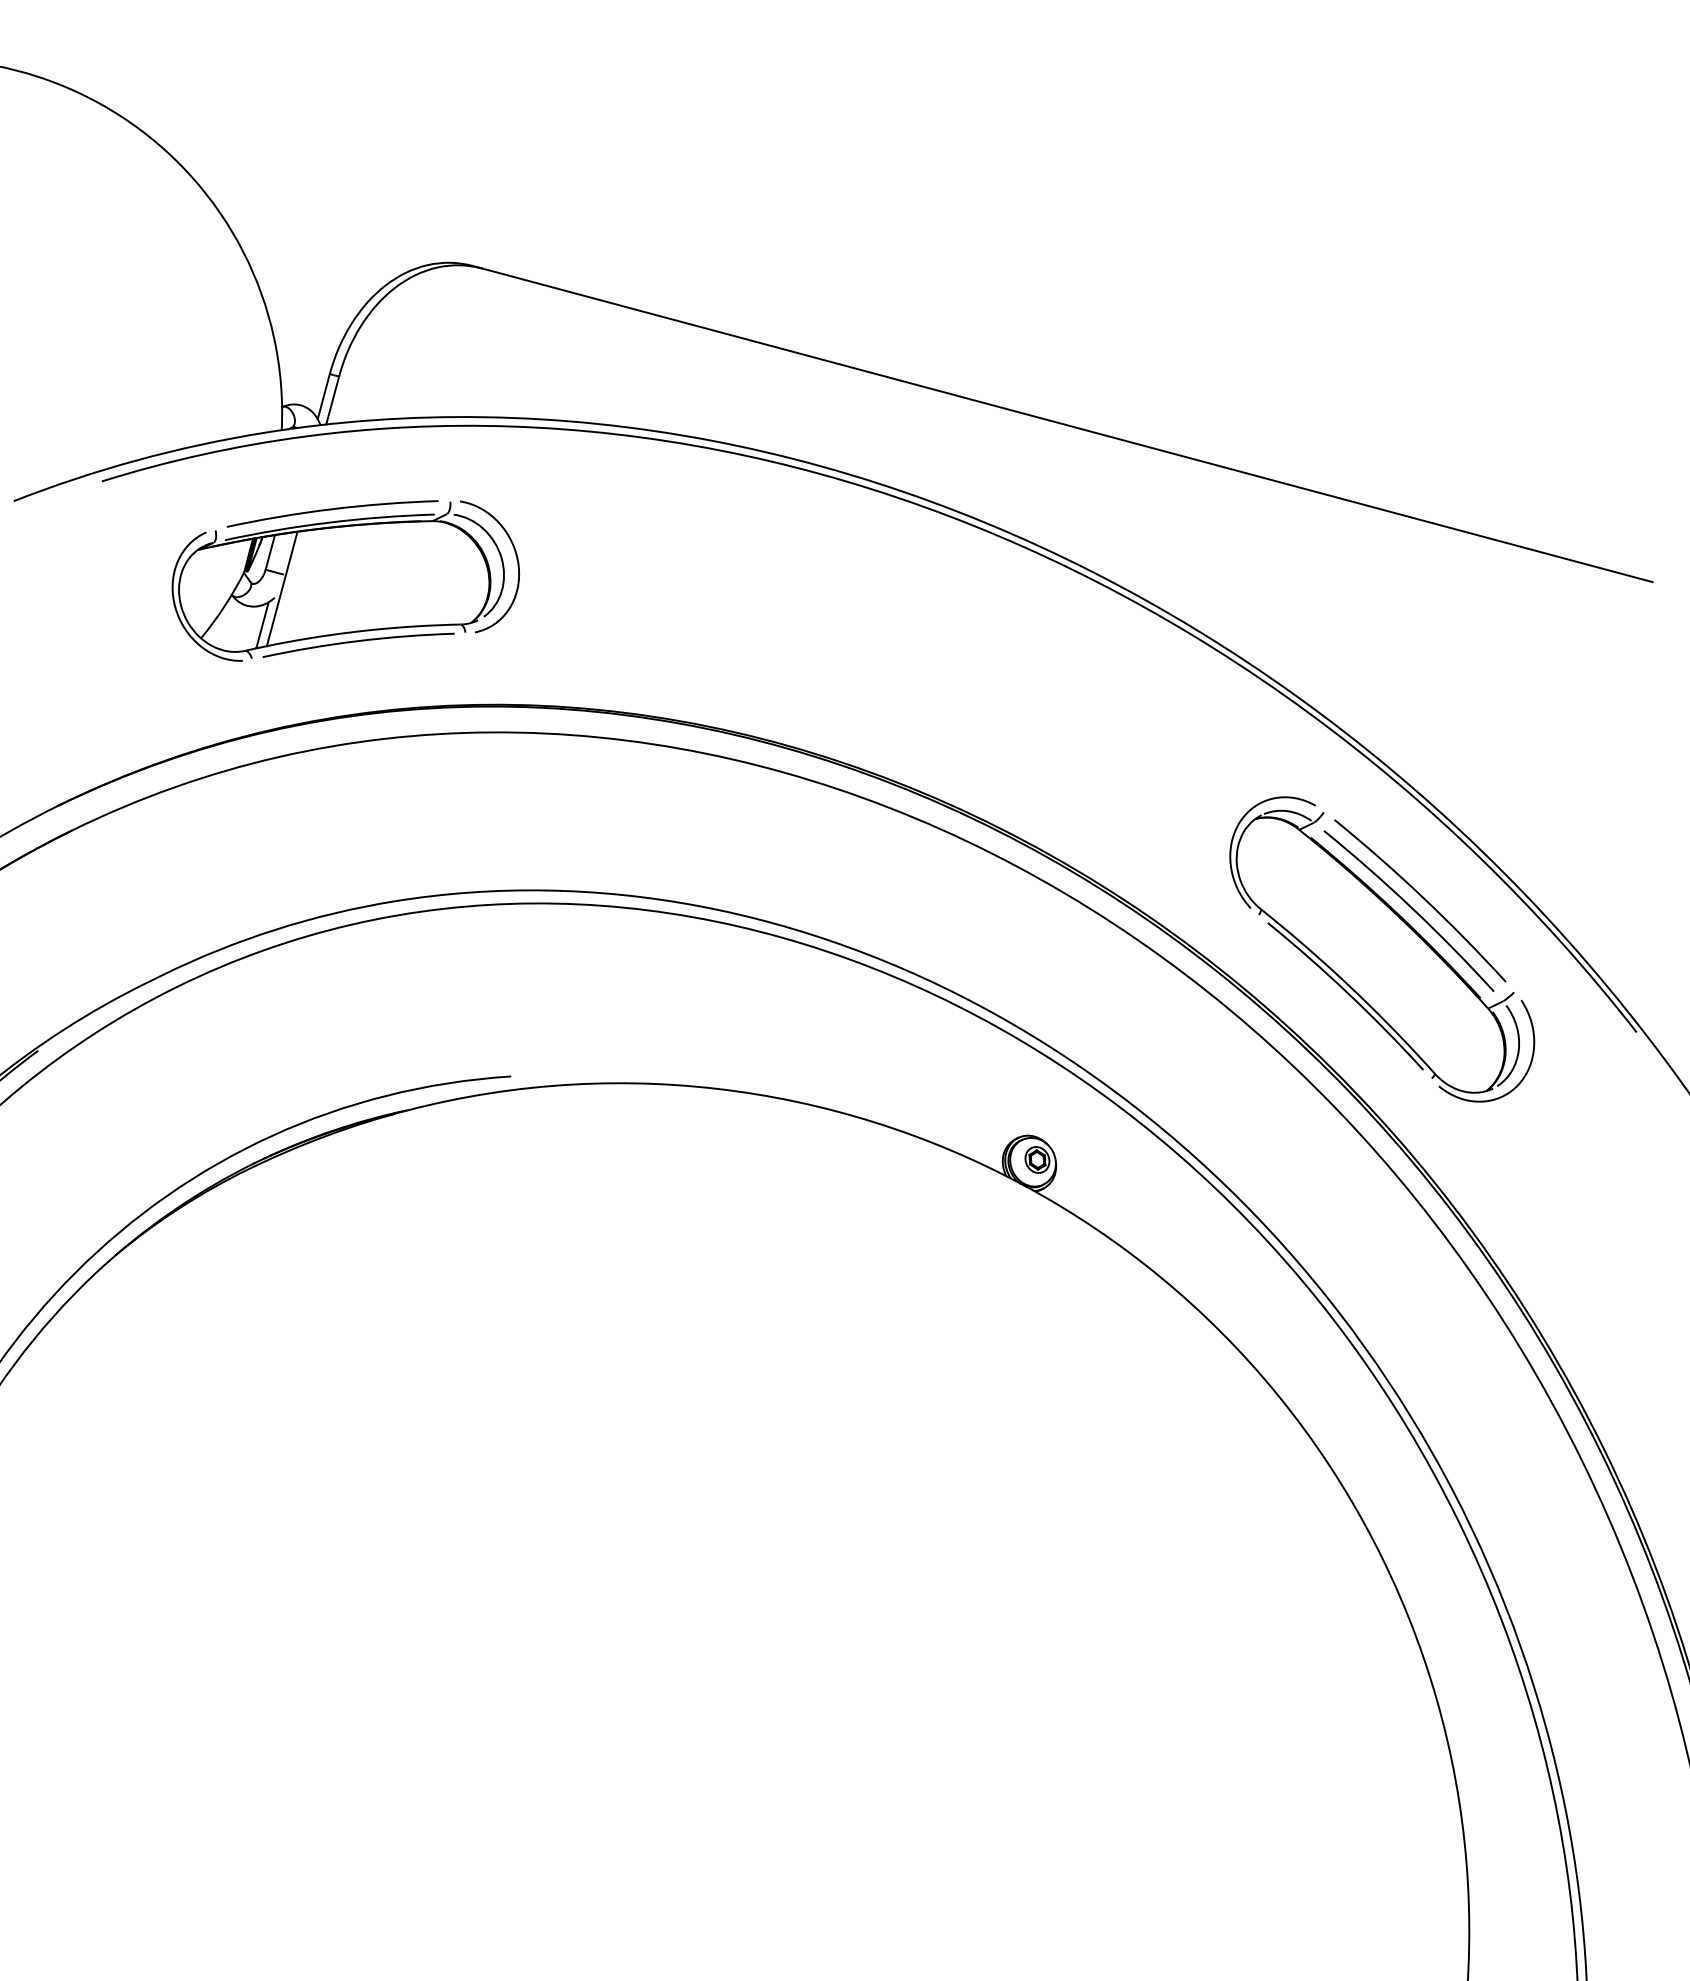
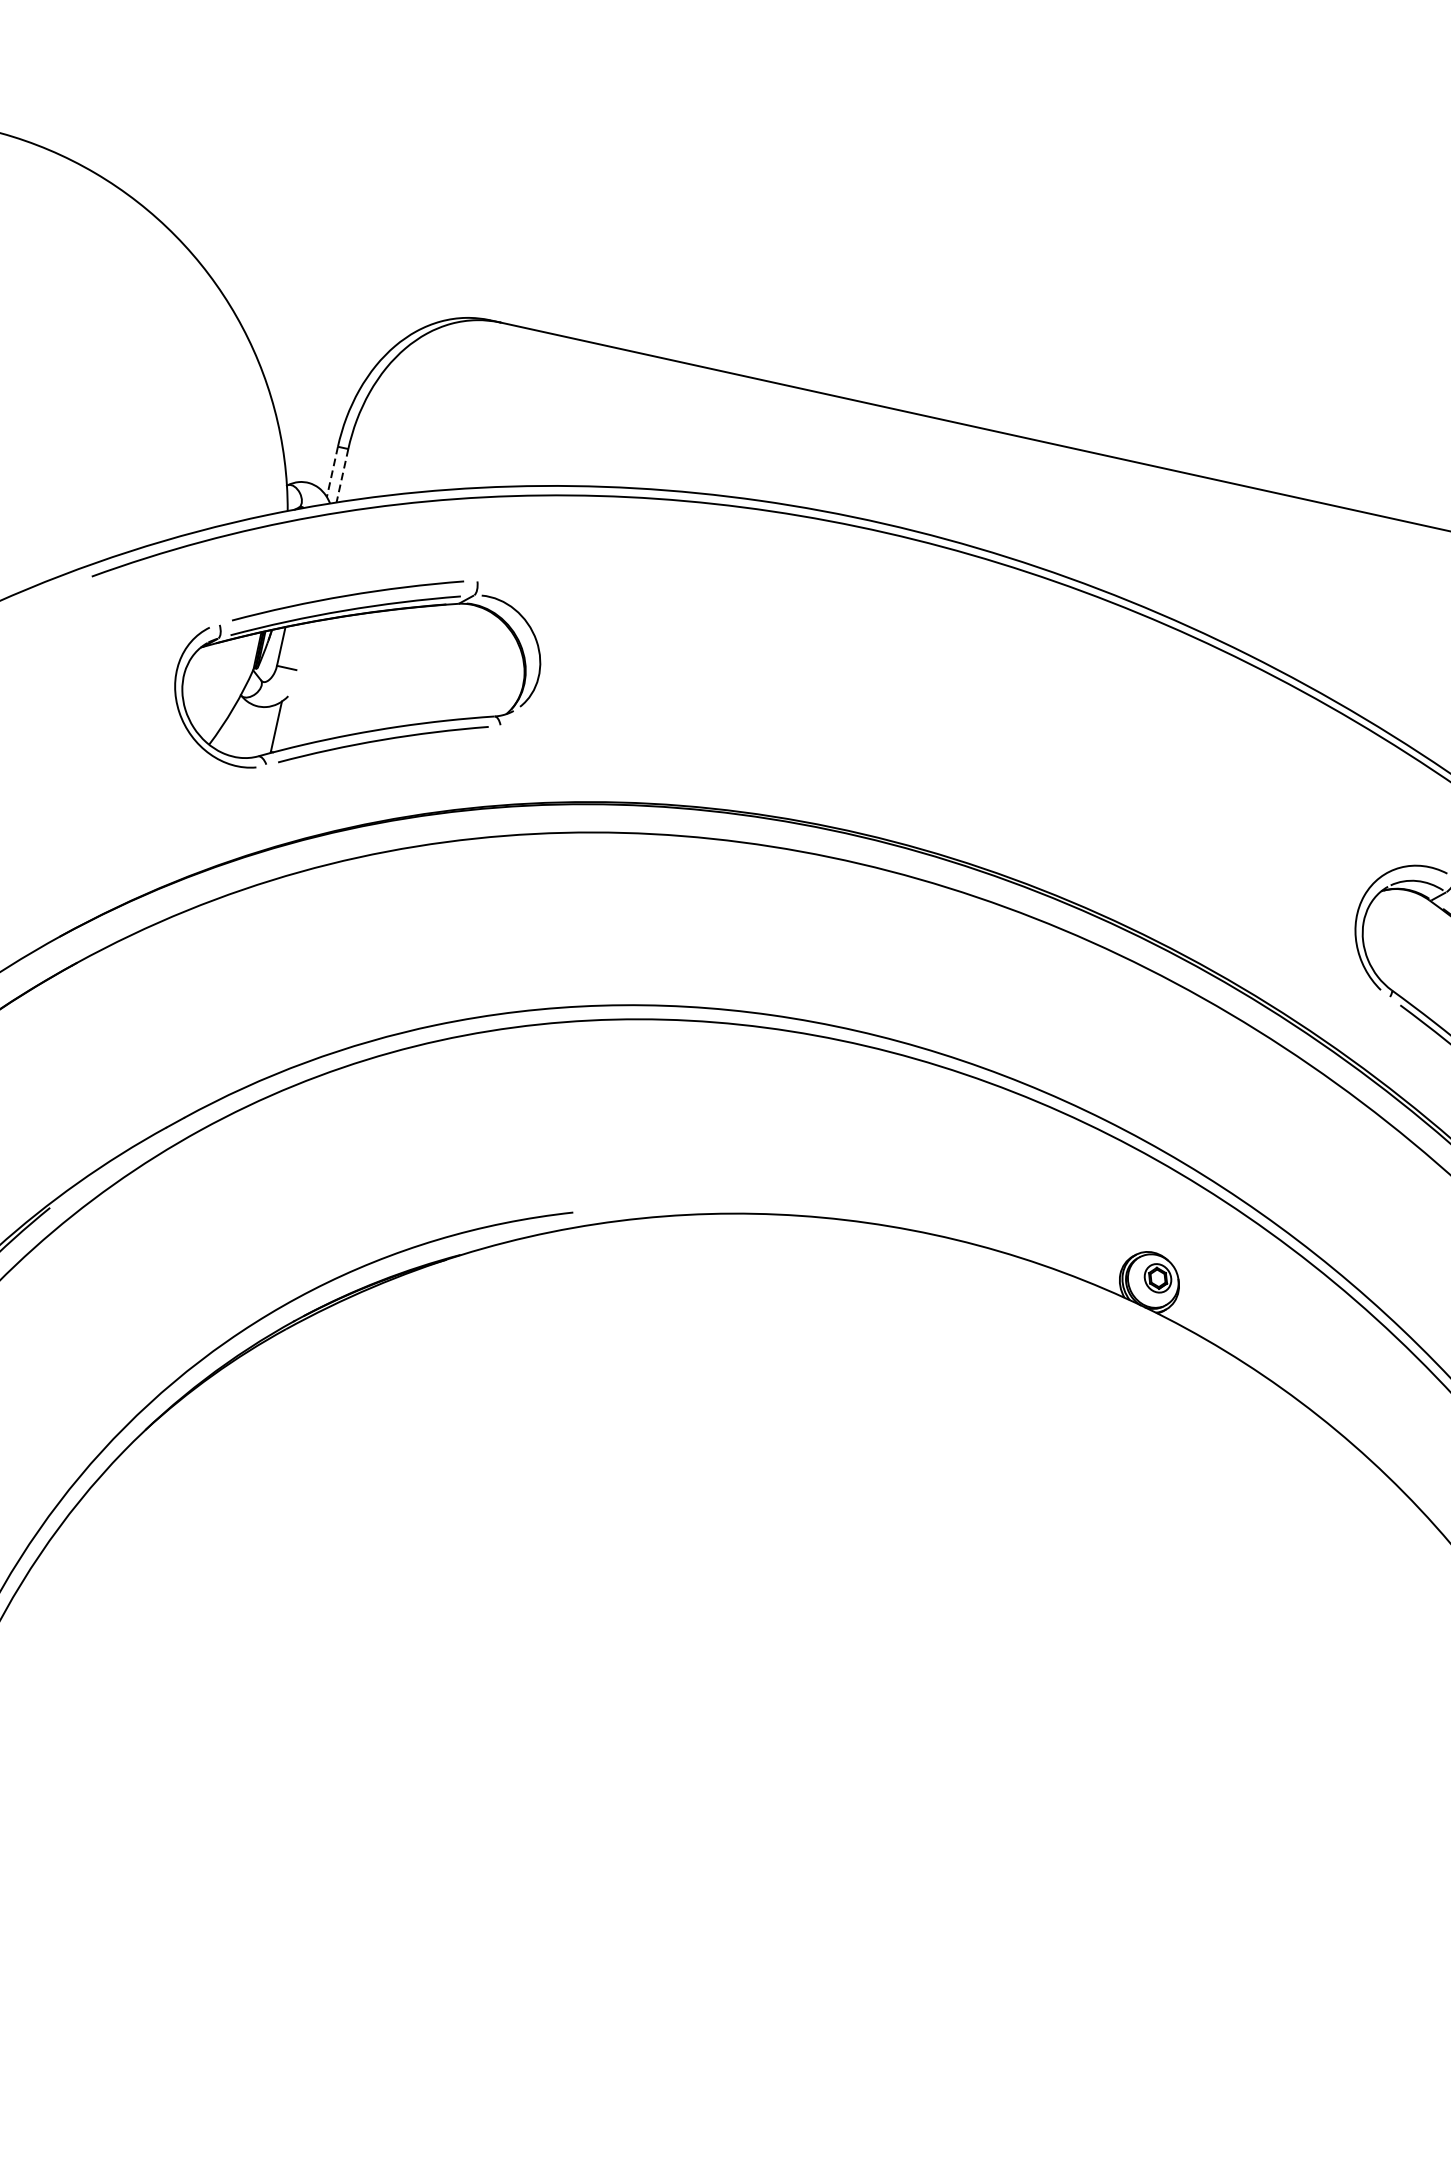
line: (323, 397) -> (332, 472), solid -> dashed
line: (332, 400) -> (342, 475), solid -> dashed
curve: (516, 560) -> (553, 643), removed
line: (281, 588) -> (295, 685), removed

